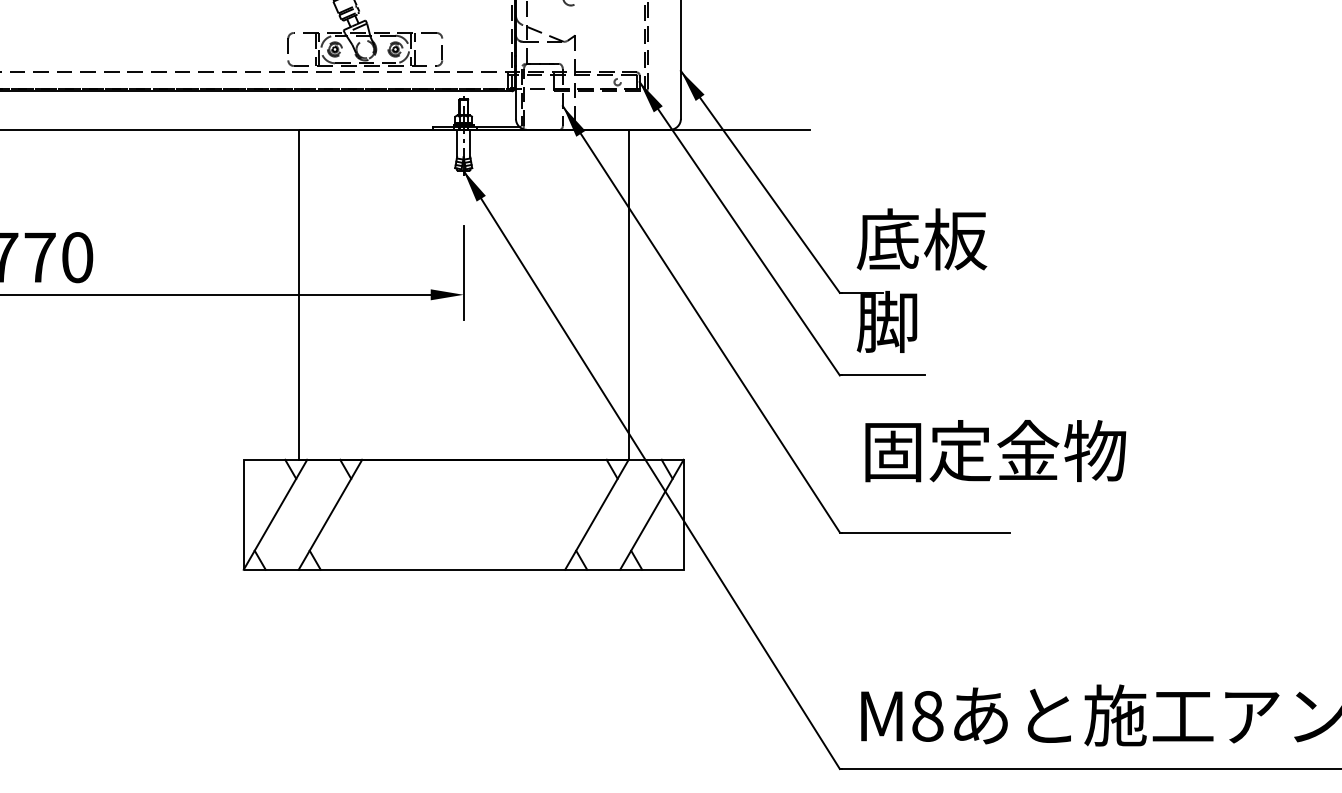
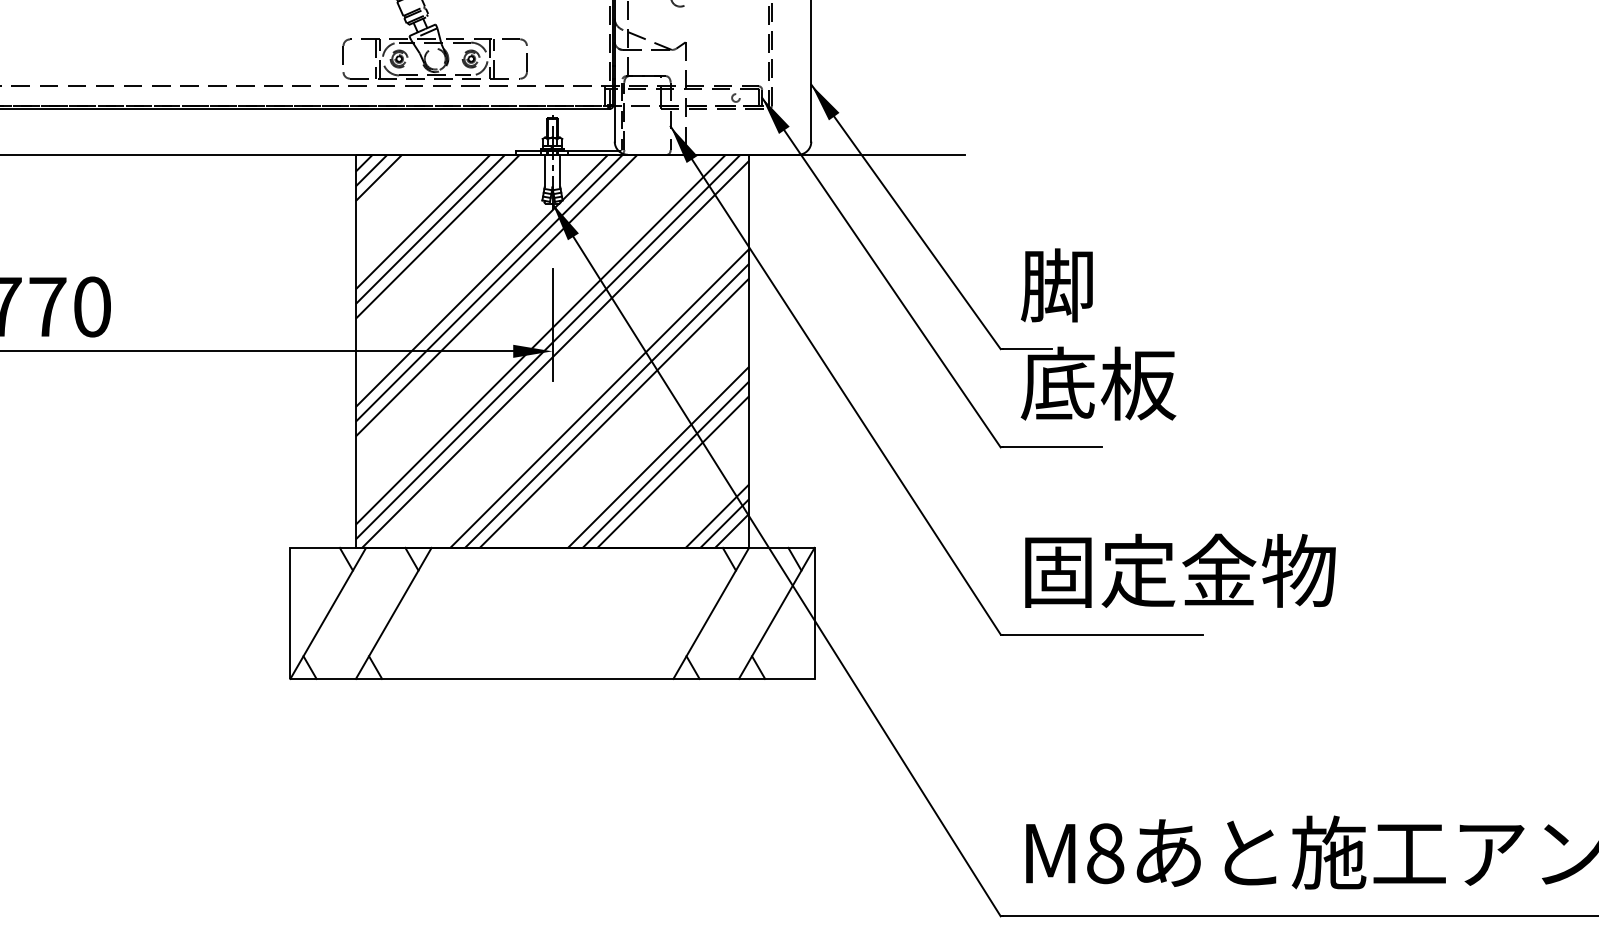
text: (921, 239) -> (1097, 285), 底板 -> 脚
hatch: (463, 294) -> (552, 350), added
text: (922, 321) -> (1099, 383), 脚 -> 底板
text: (995, 451) -> (1180, 571), moved

